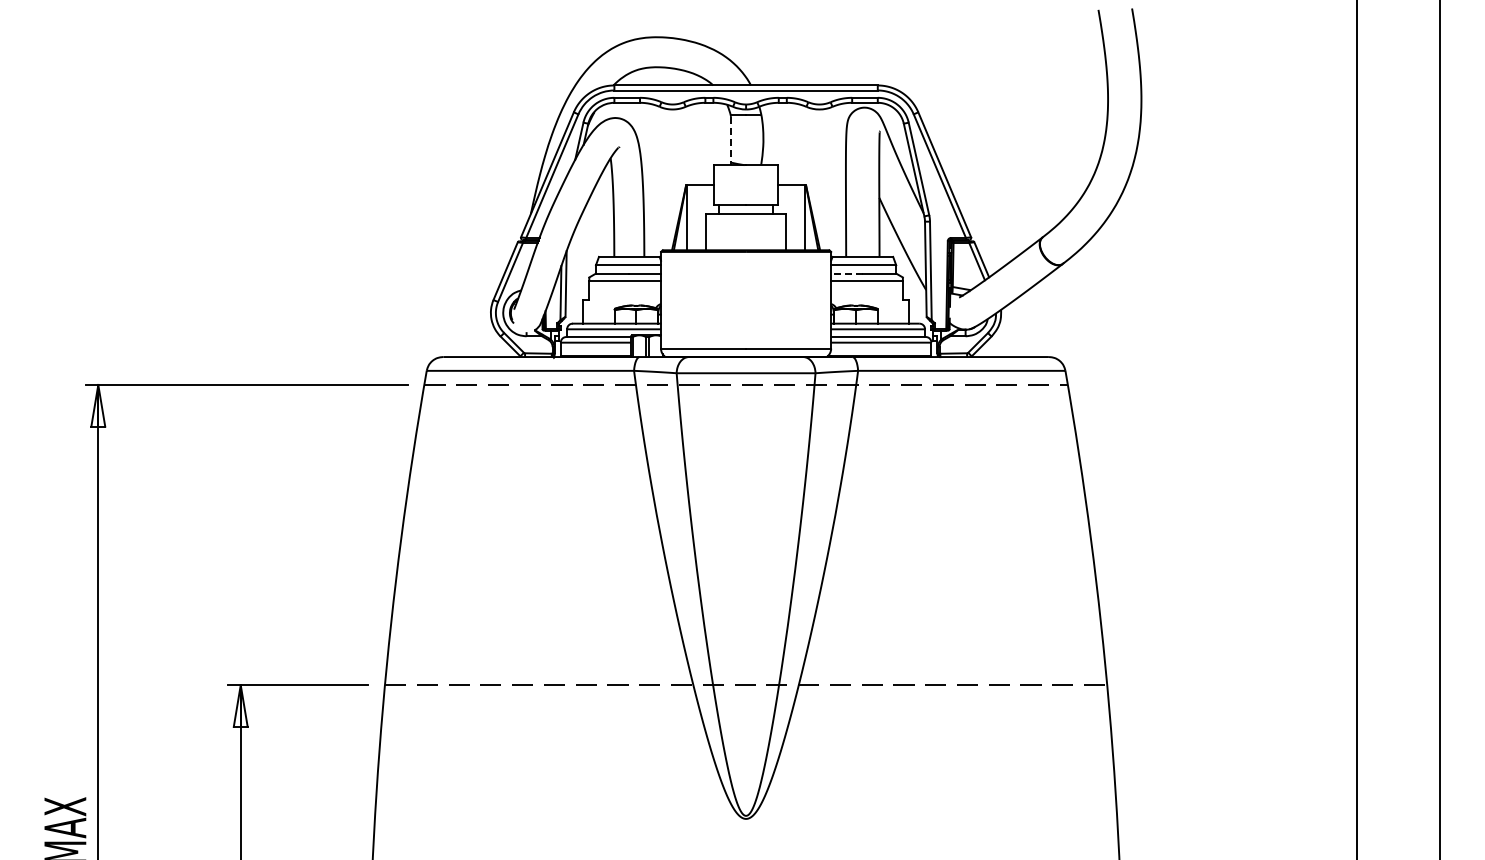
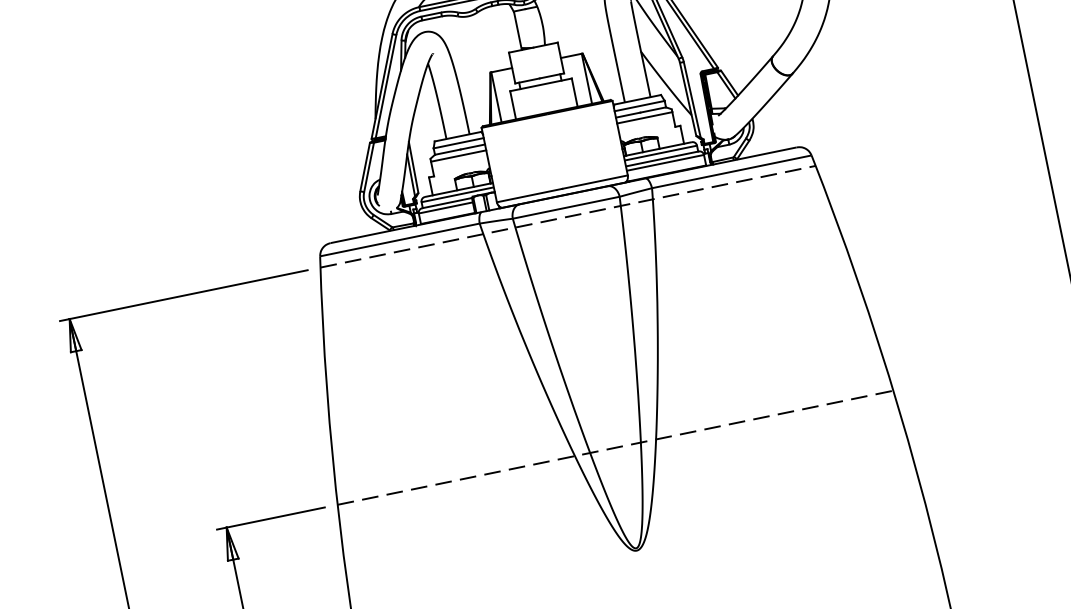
line: (731, 141) -> (518, 31), dashed -> solid
line: (847, 273) -> (628, 114), dashed -> solid

